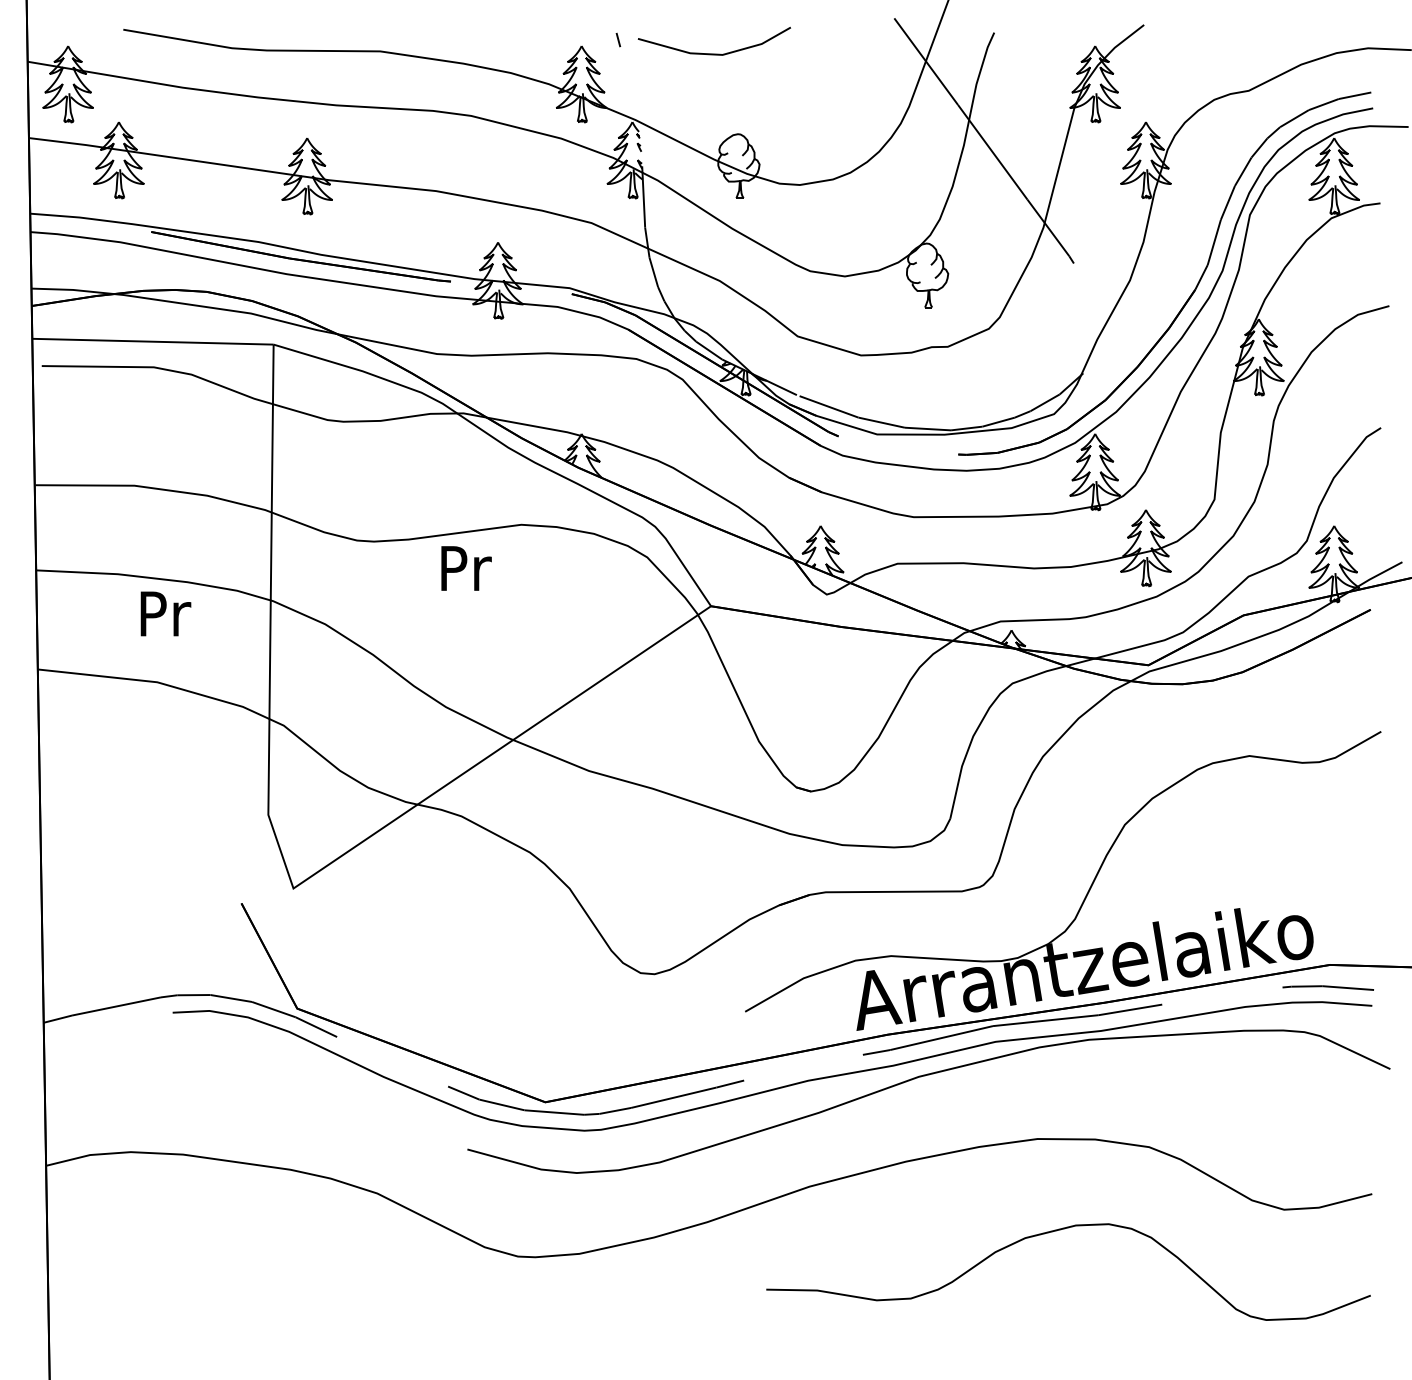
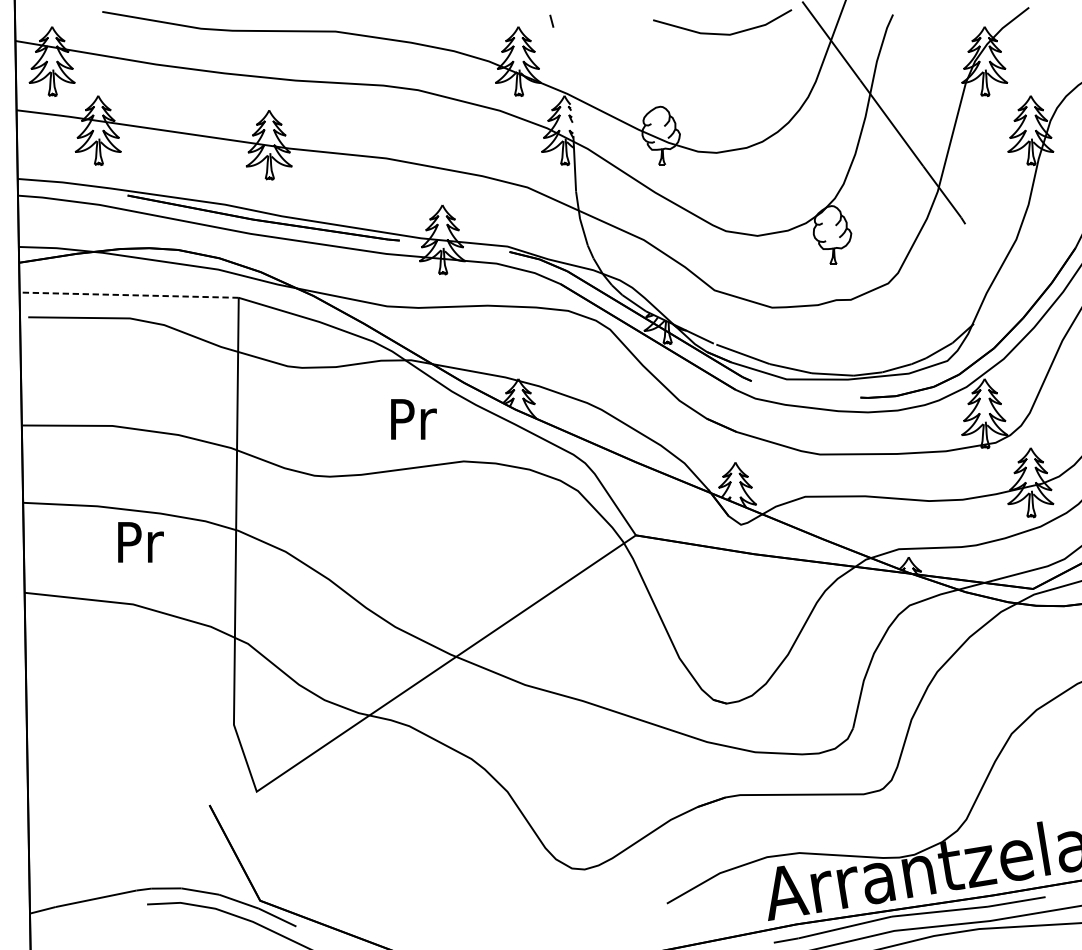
line: (713, 53) -> (721, 33), moved
line: (152, 341) -> (128, 294), solid -> dashed
text: (466, 568) -> (413, 419), moved

